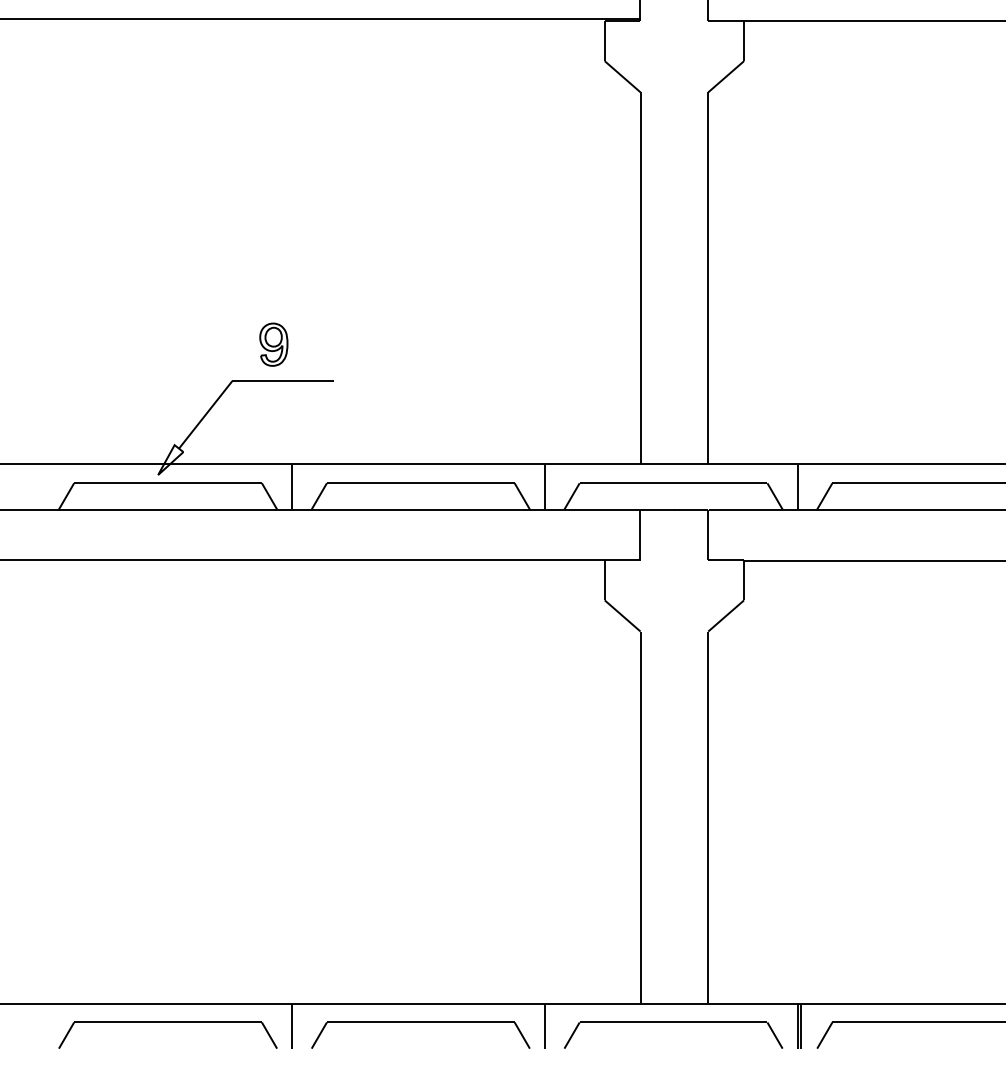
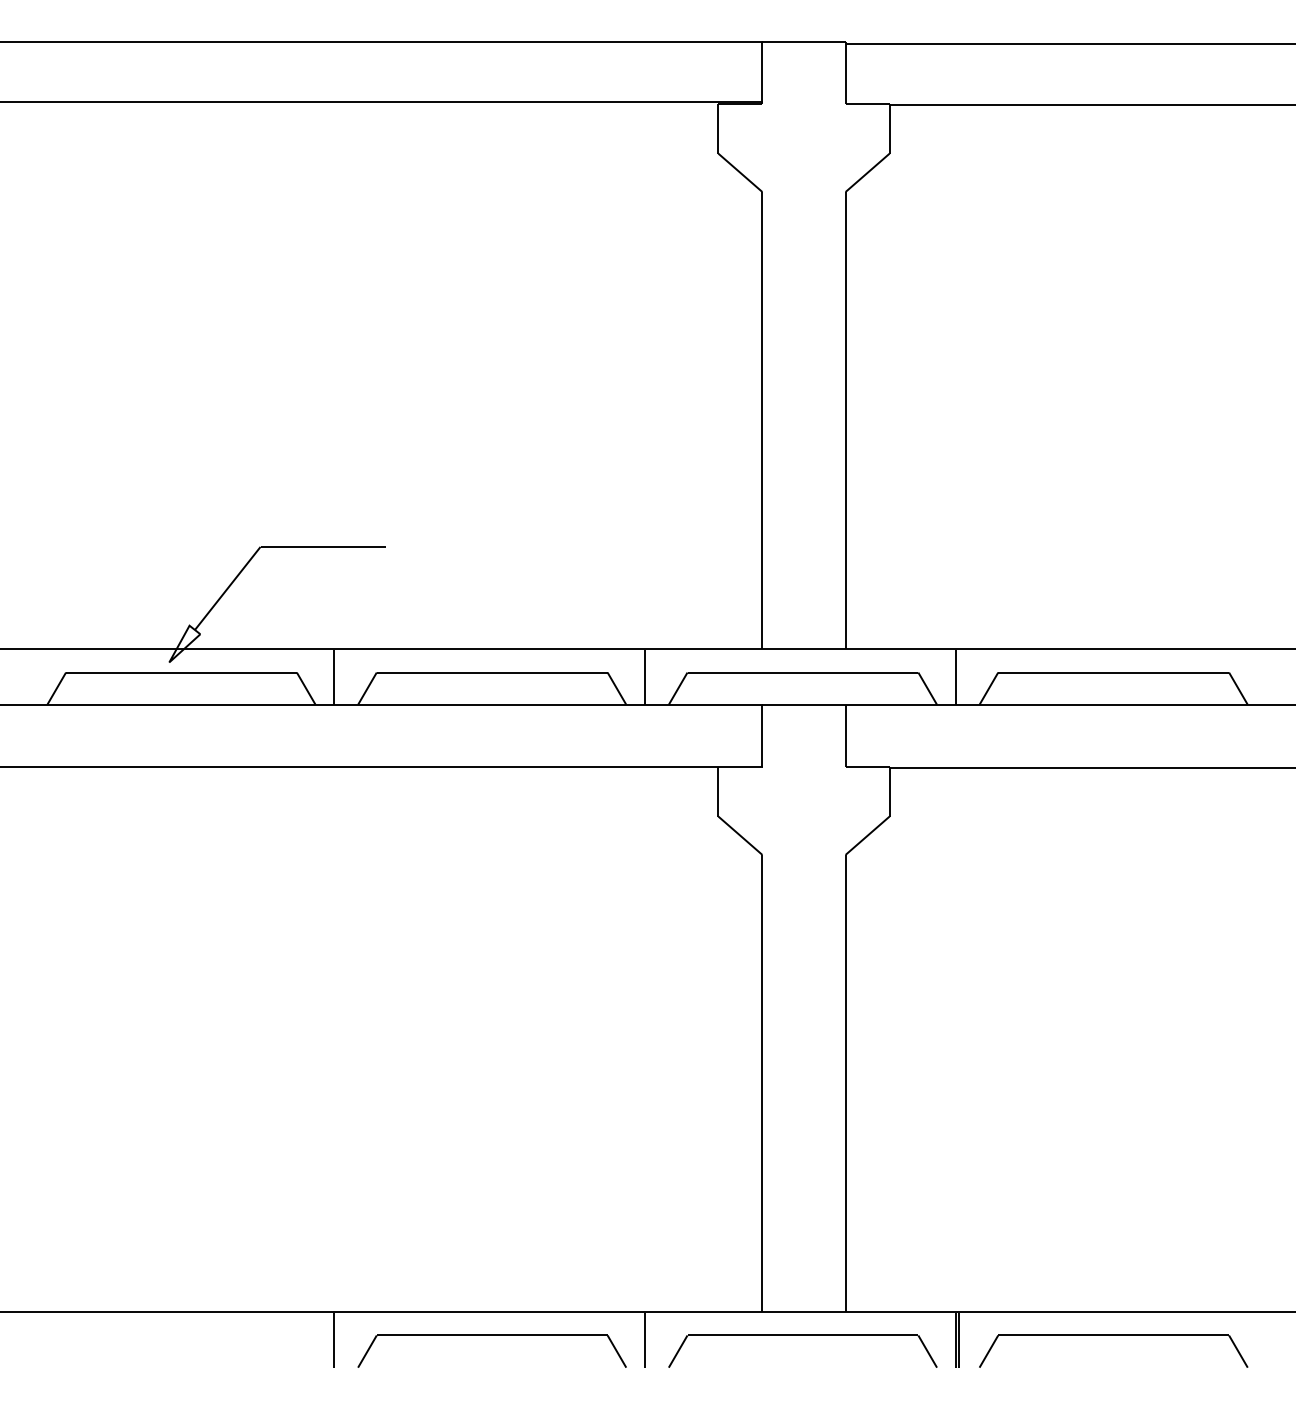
part: (273, 344) -> (311, 502), removed
part: (168, 1022) -> (181, 1335), removed

